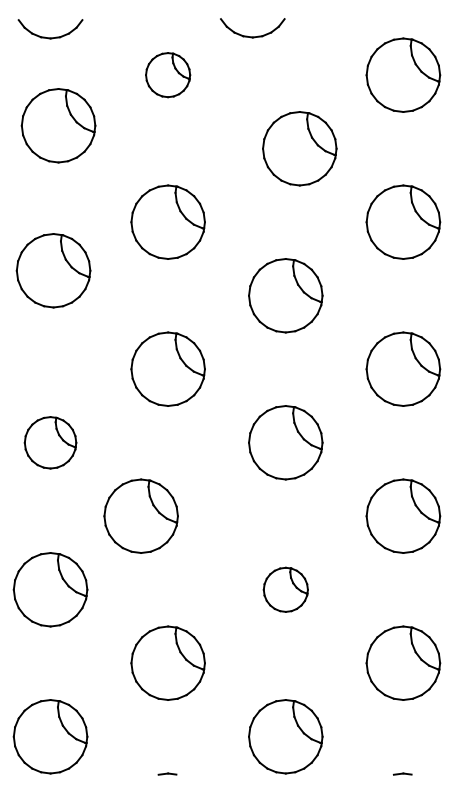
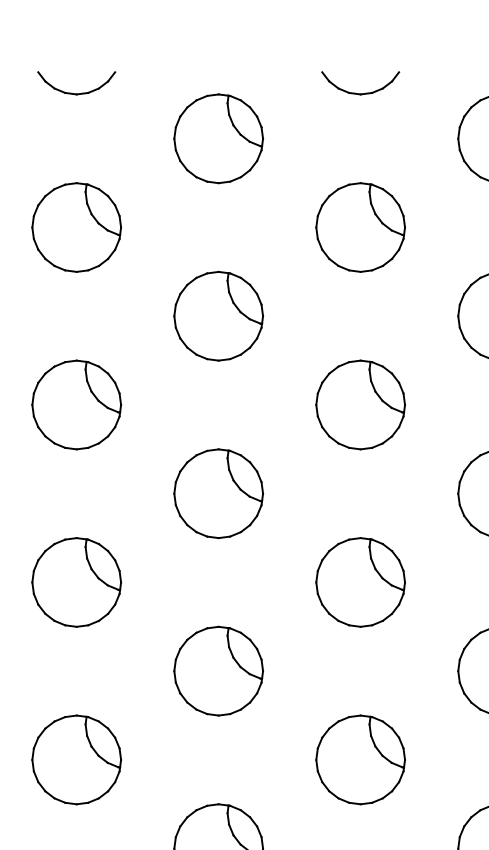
part: (252, 36) -> (360, 93), moved
part: (167, 74) -> (217, 137), size x1.67
part: (58, 125) -> (76, 227), moved
part: (299, 148) -> (360, 227), moved
part: (53, 270) -> (76, 404), moved
part: (50, 442) -> (76, 582), size x1.43
part: (140, 515) -> (217, 670), moved
part: (285, 589) -> (360, 759), size x1.67

